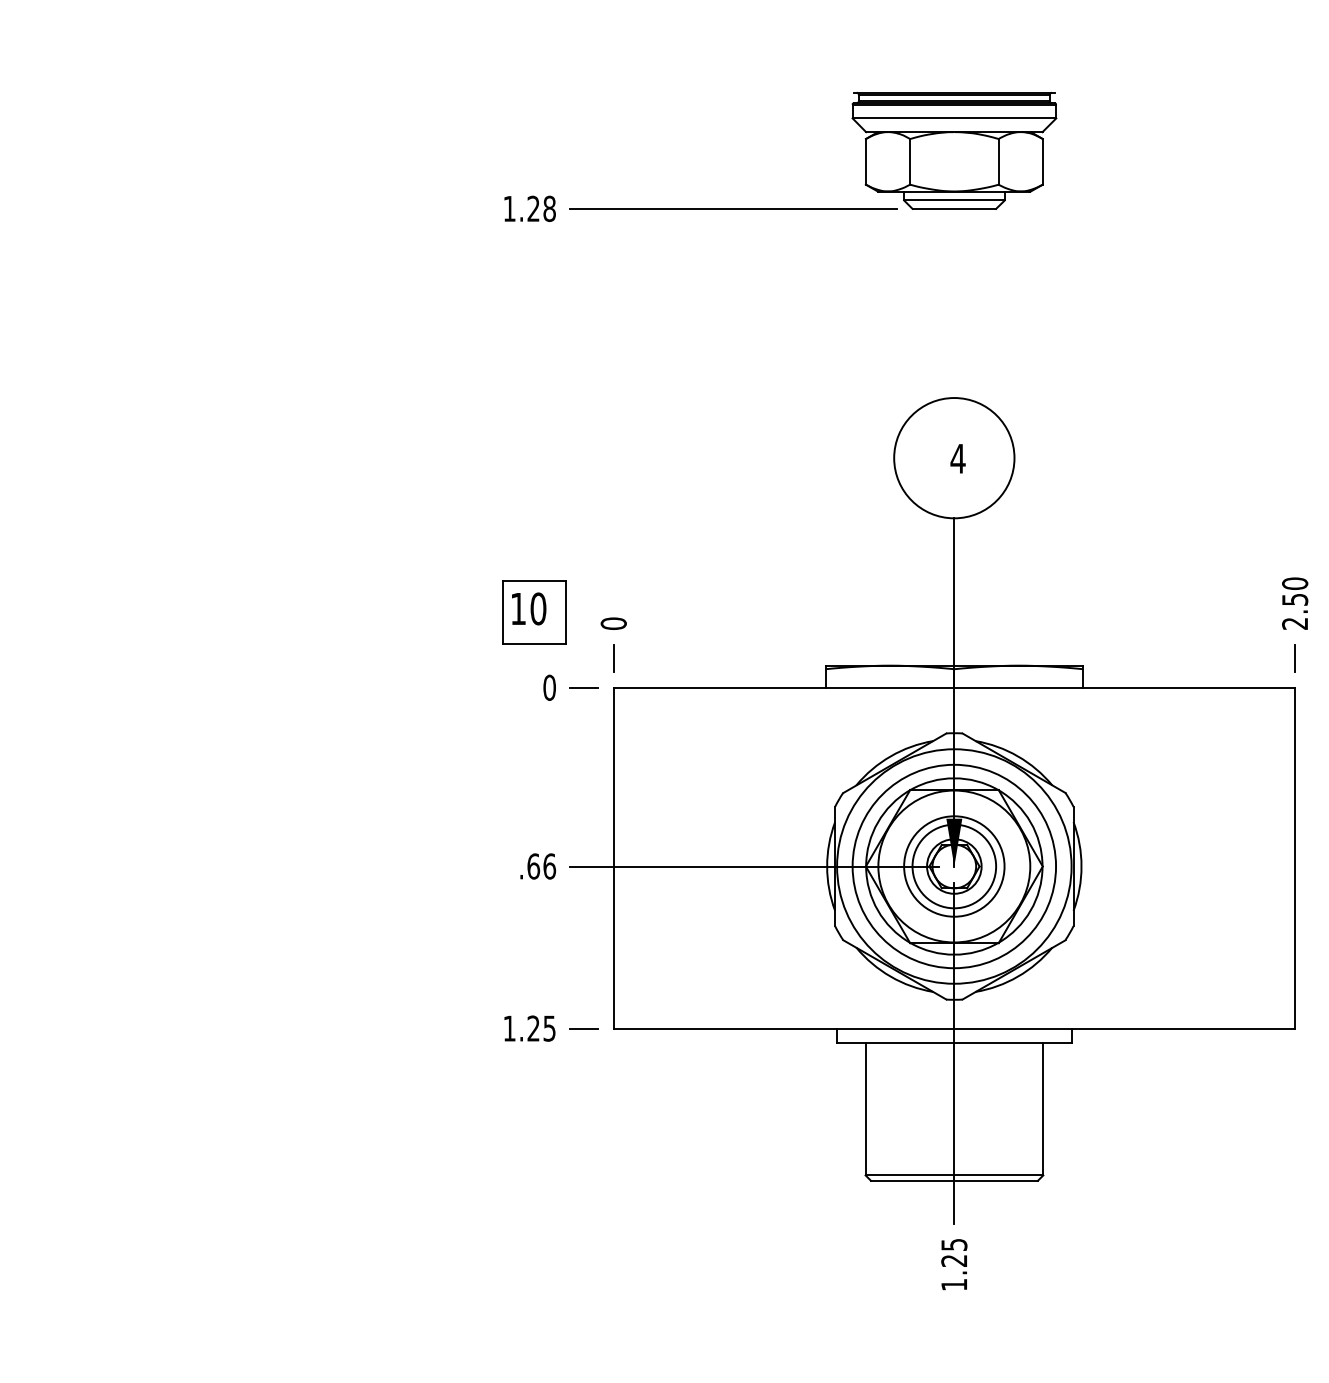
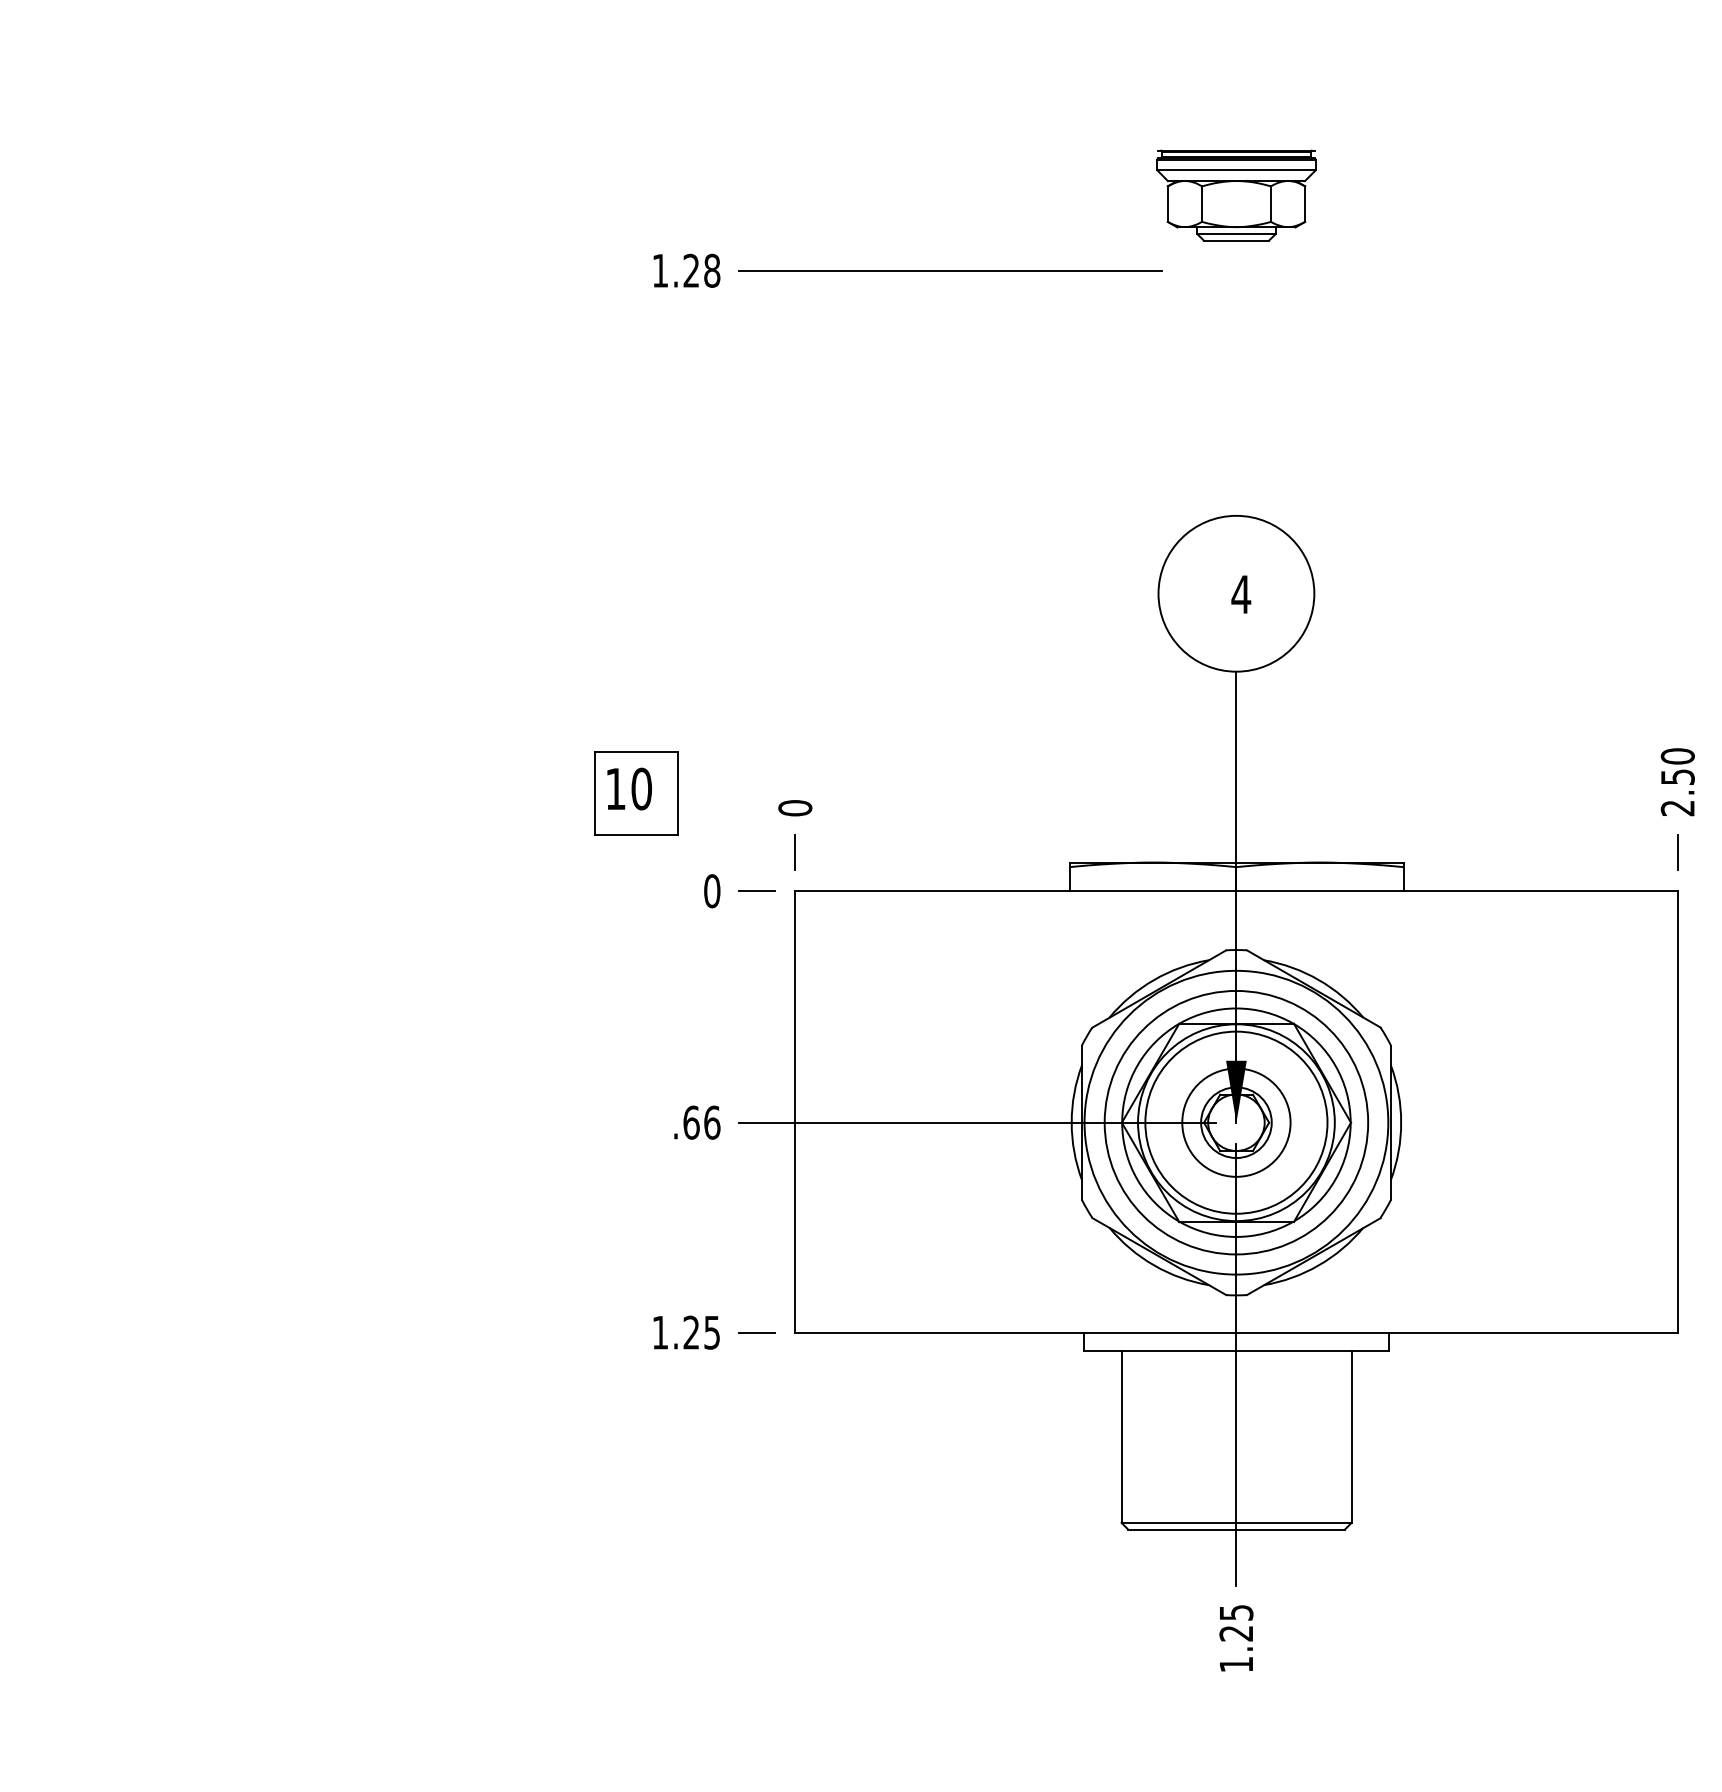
part: (954, 150) -> (1236, 195), size x0.6
part: (534, 612) -> (636, 793), moved
circle: (954, 866) -> (1236, 1122), size x1.4

